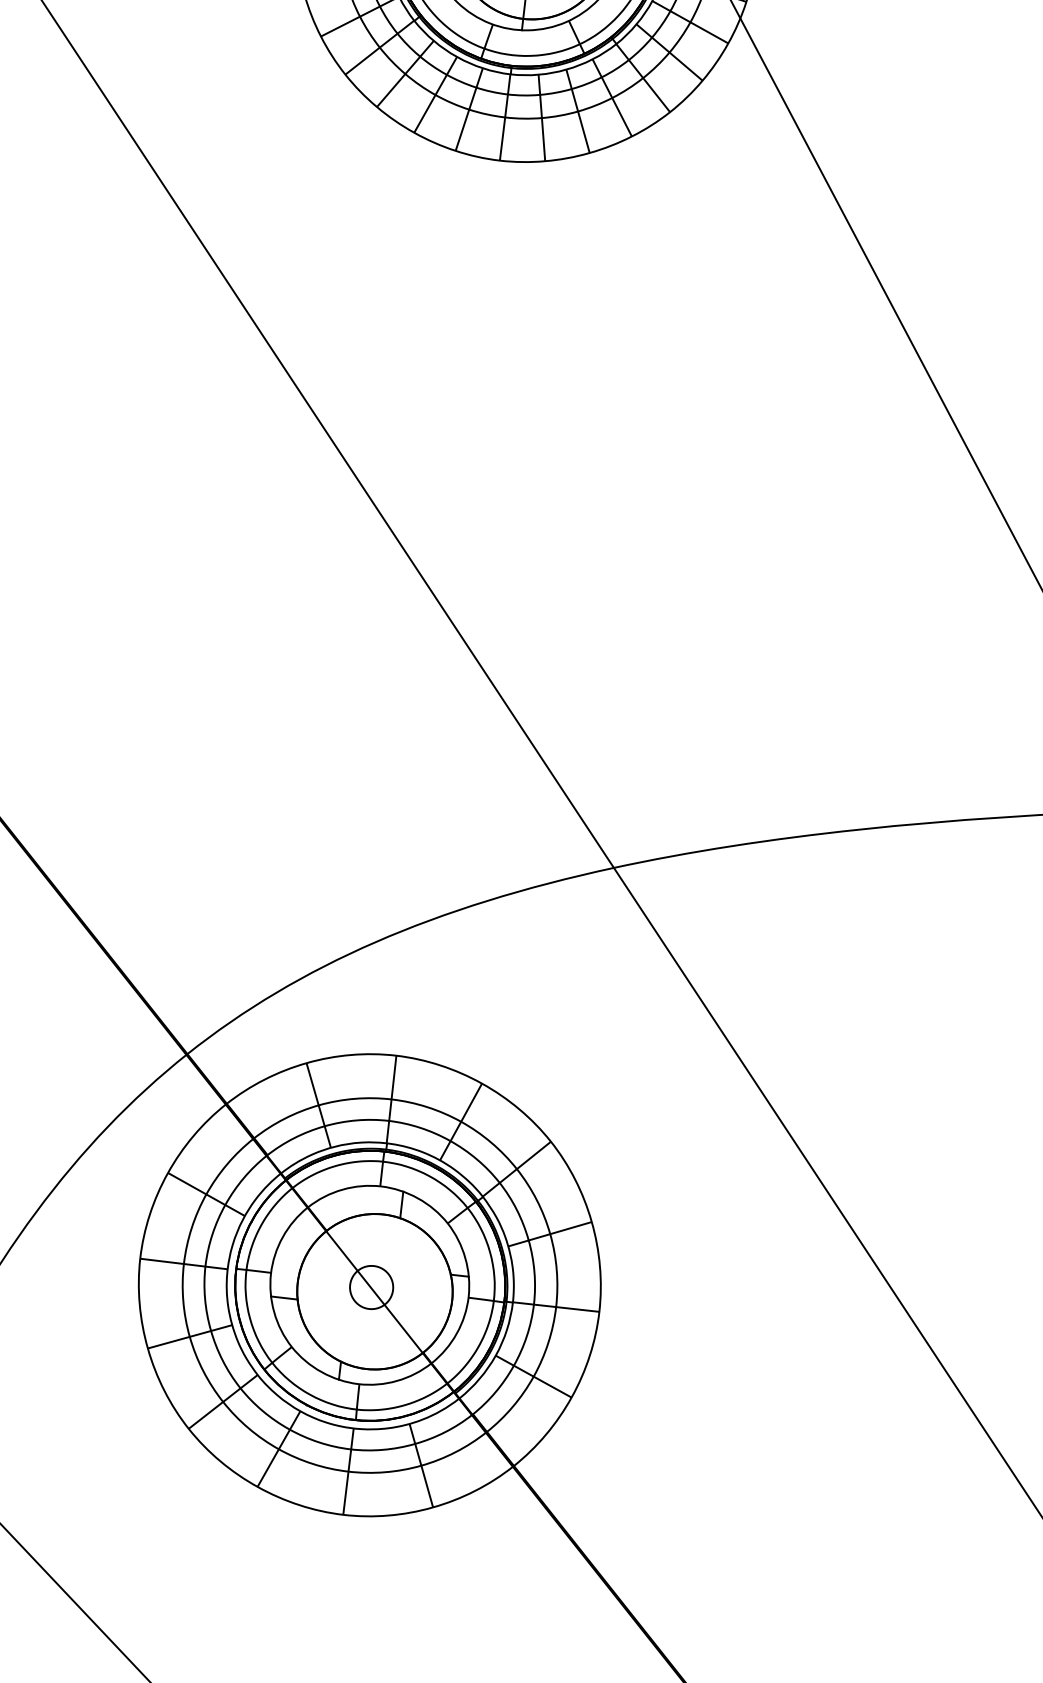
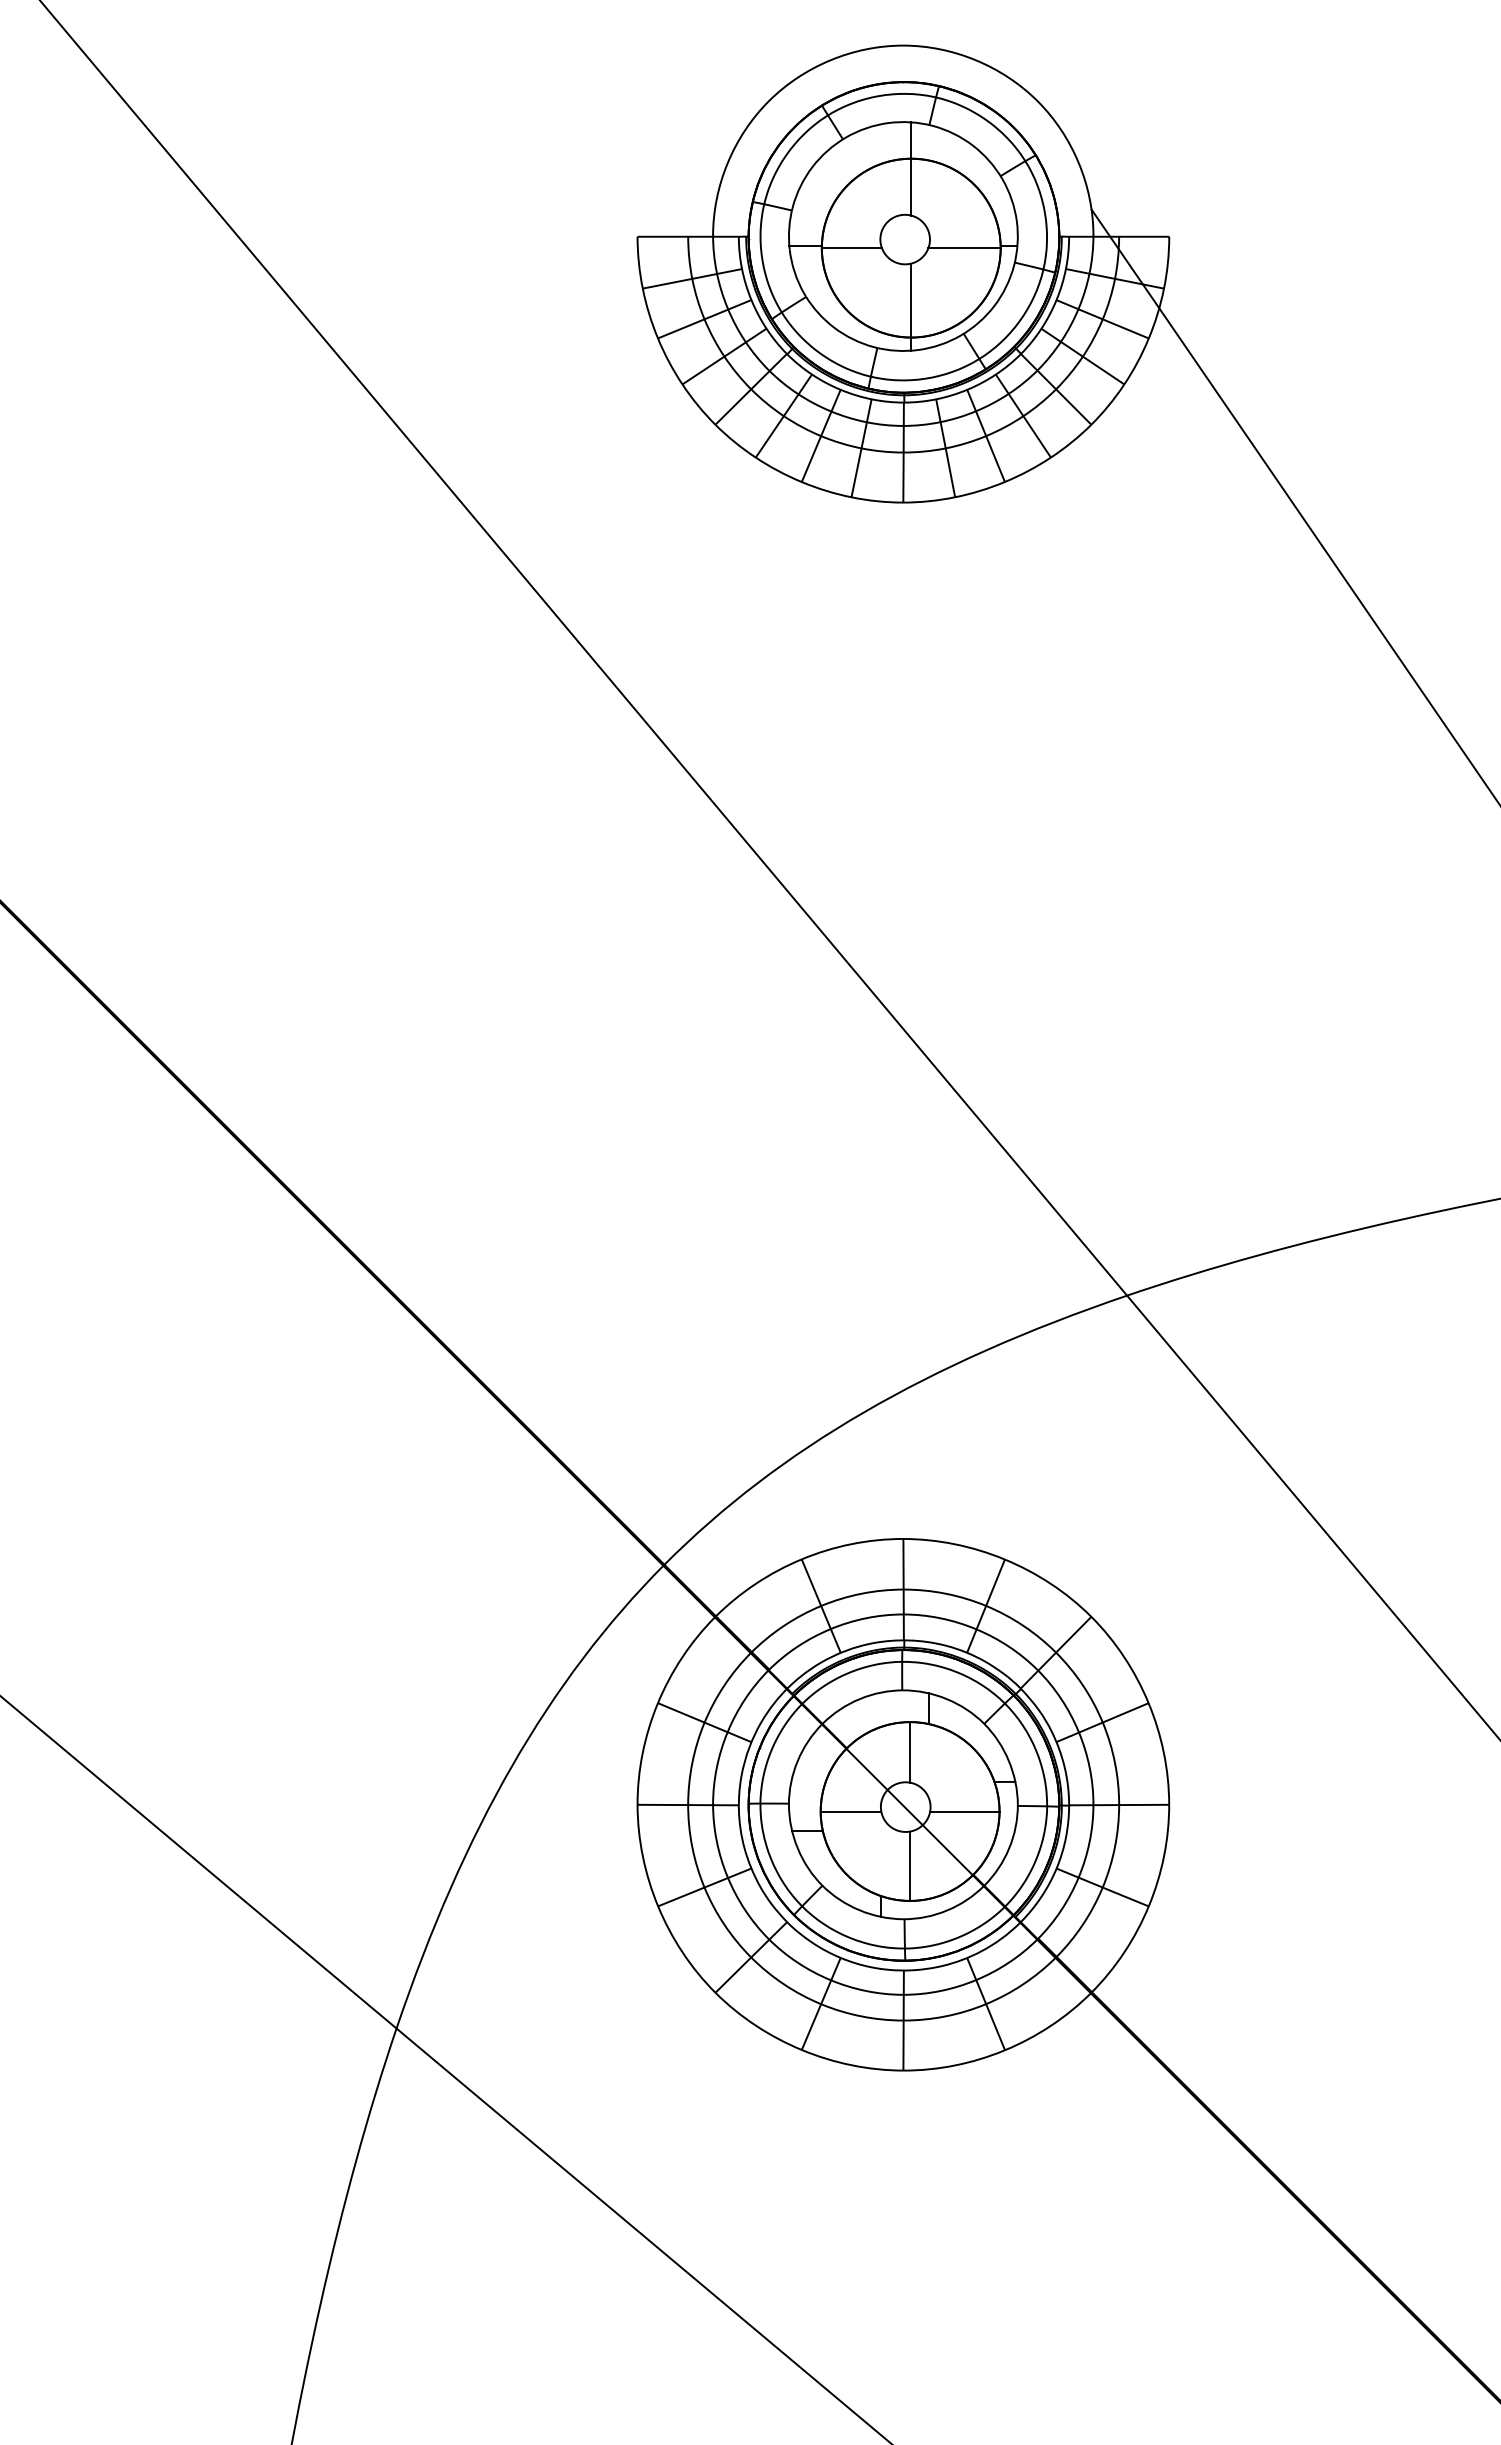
line: (381, 1240) -> (910, 1752), added
line: (323, 1285) -> (850, 1811), added
line: (421, 1297) -> (964, 1811), added
line: (369, 1338) -> (910, 1865), added

